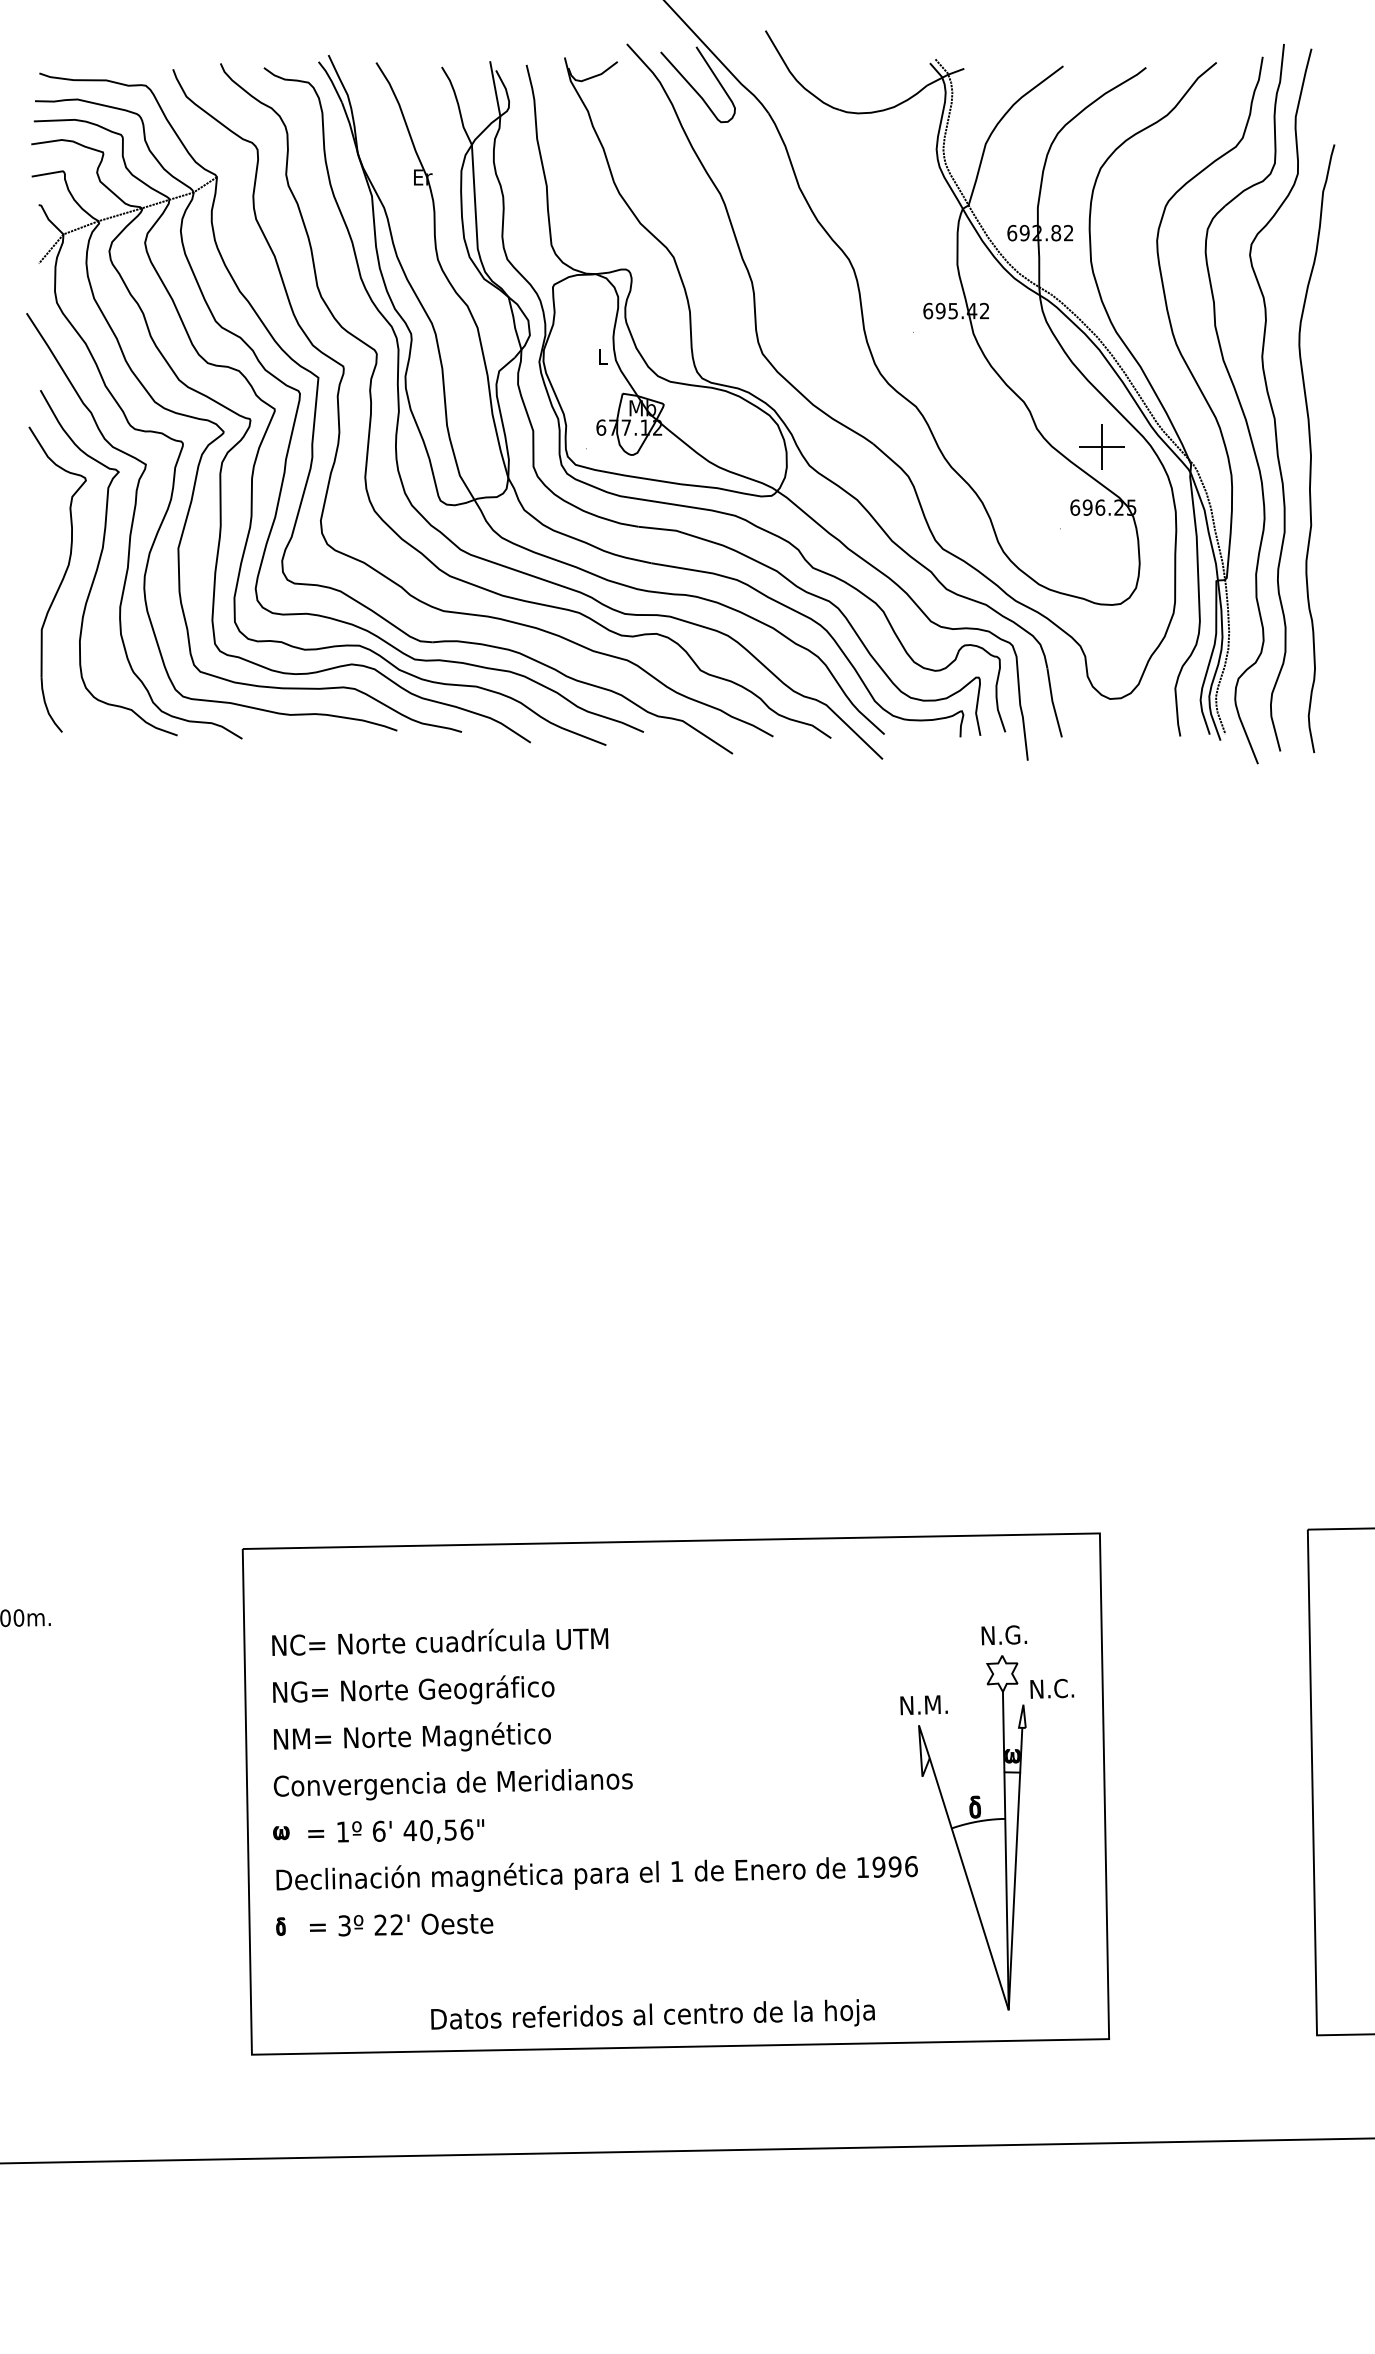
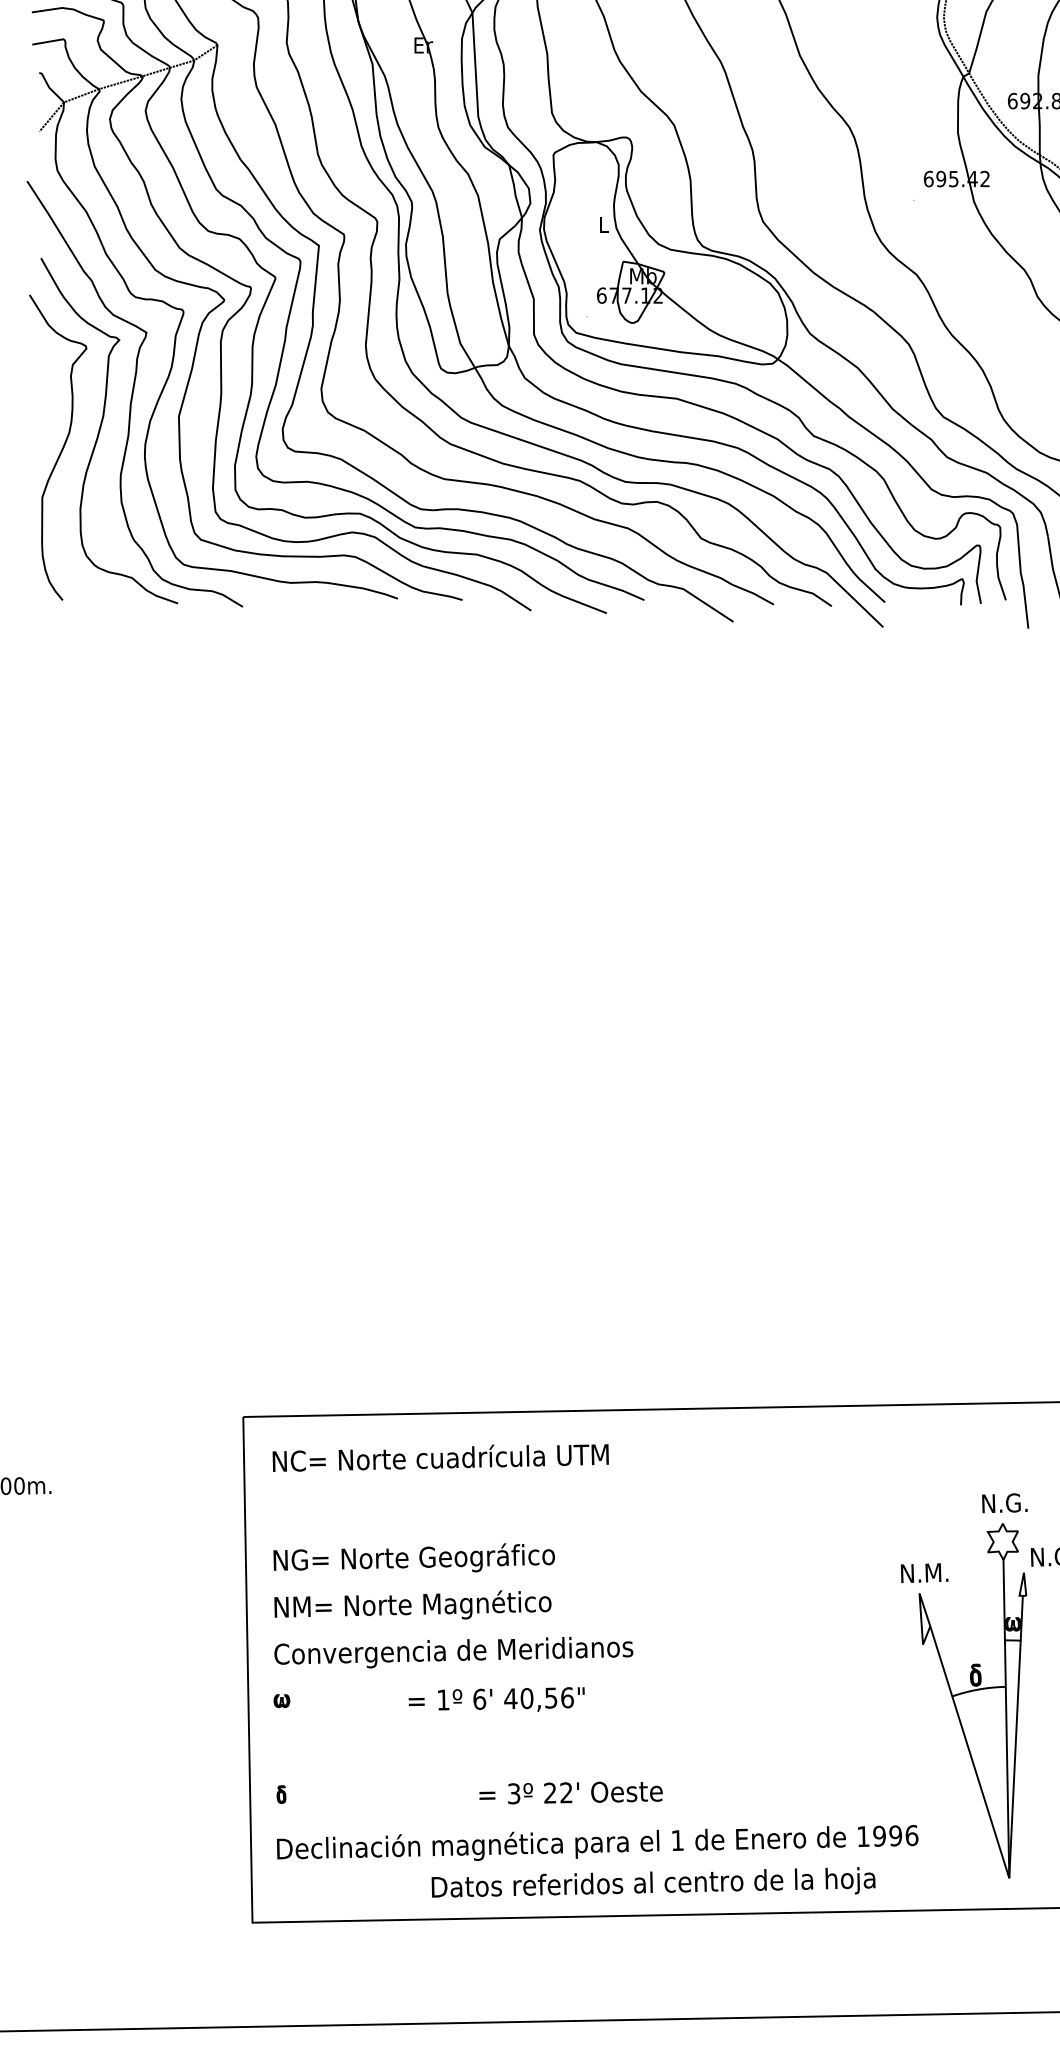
text: (440, 1641) -> (441, 1457), moved
text: (396, 1831) -> (497, 1699), moved
text: (596, 1873) -> (597, 1842), moved
text: (401, 1924) -> (571, 1792), moved

